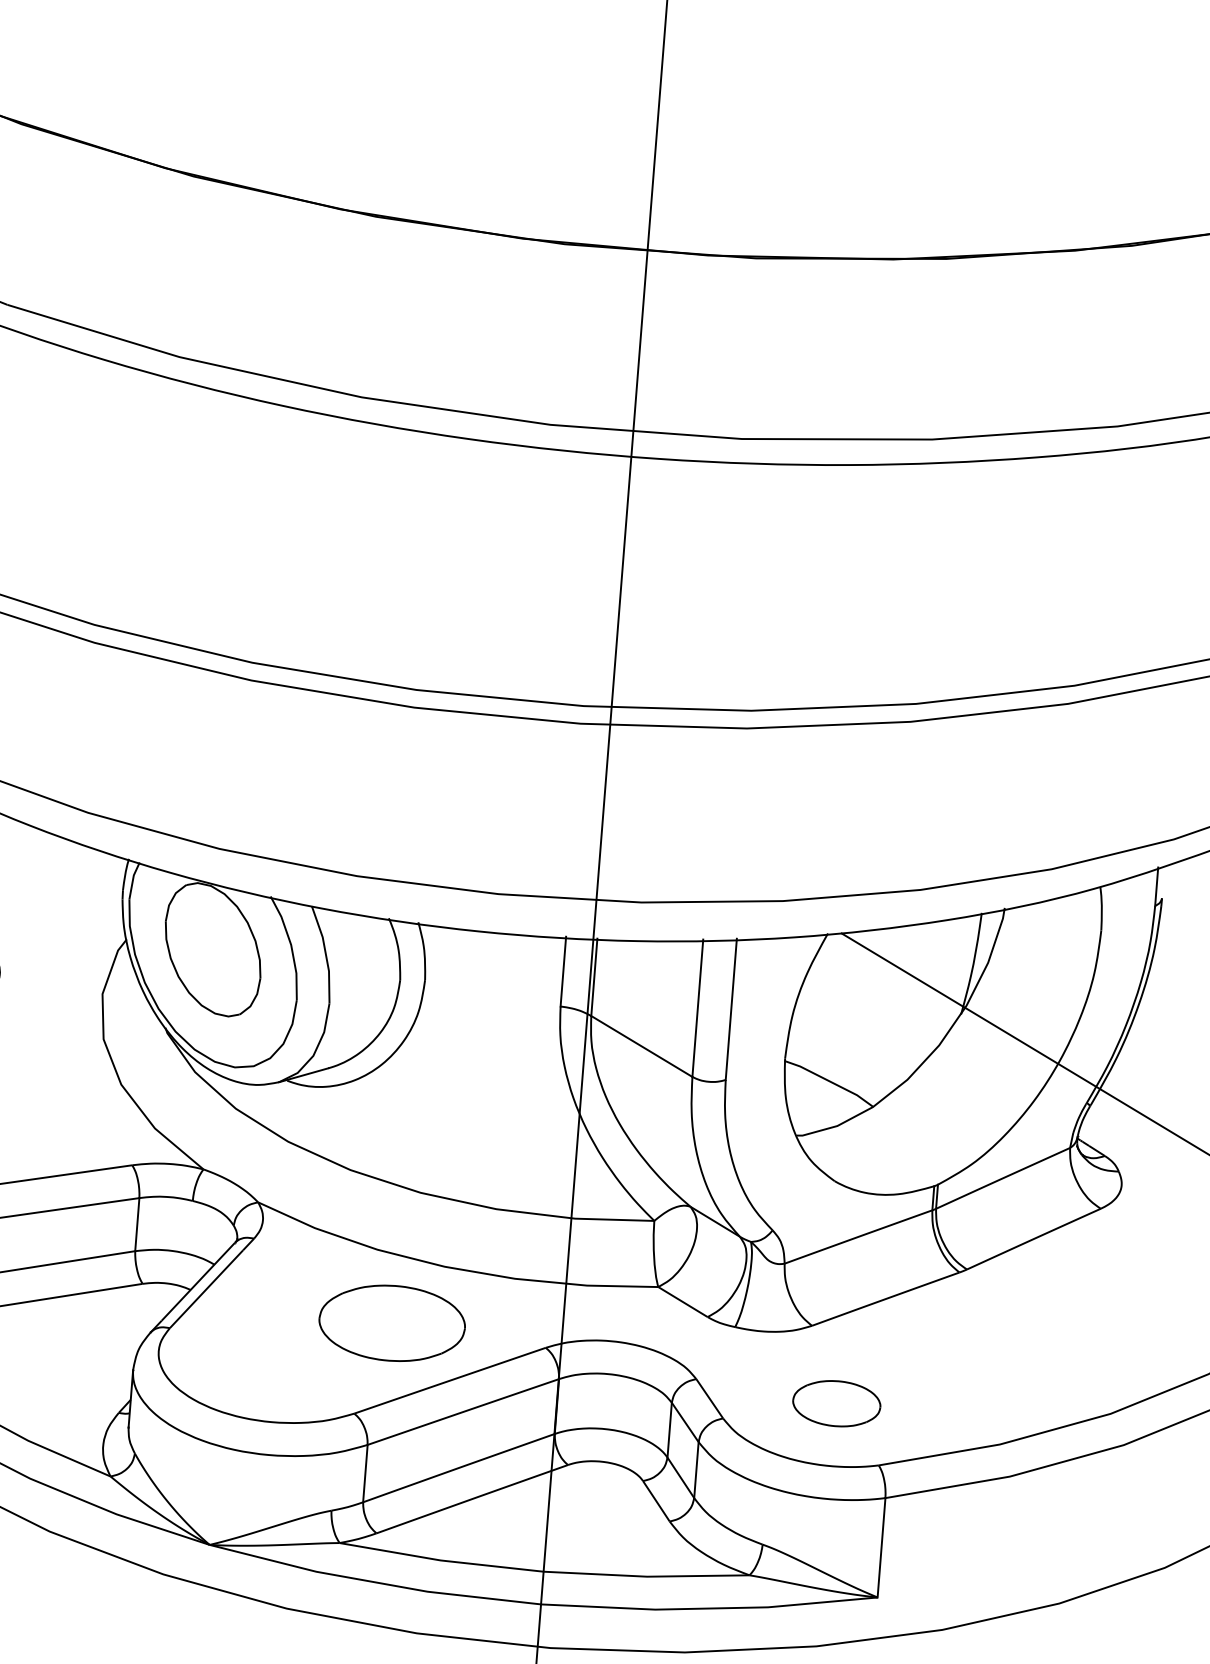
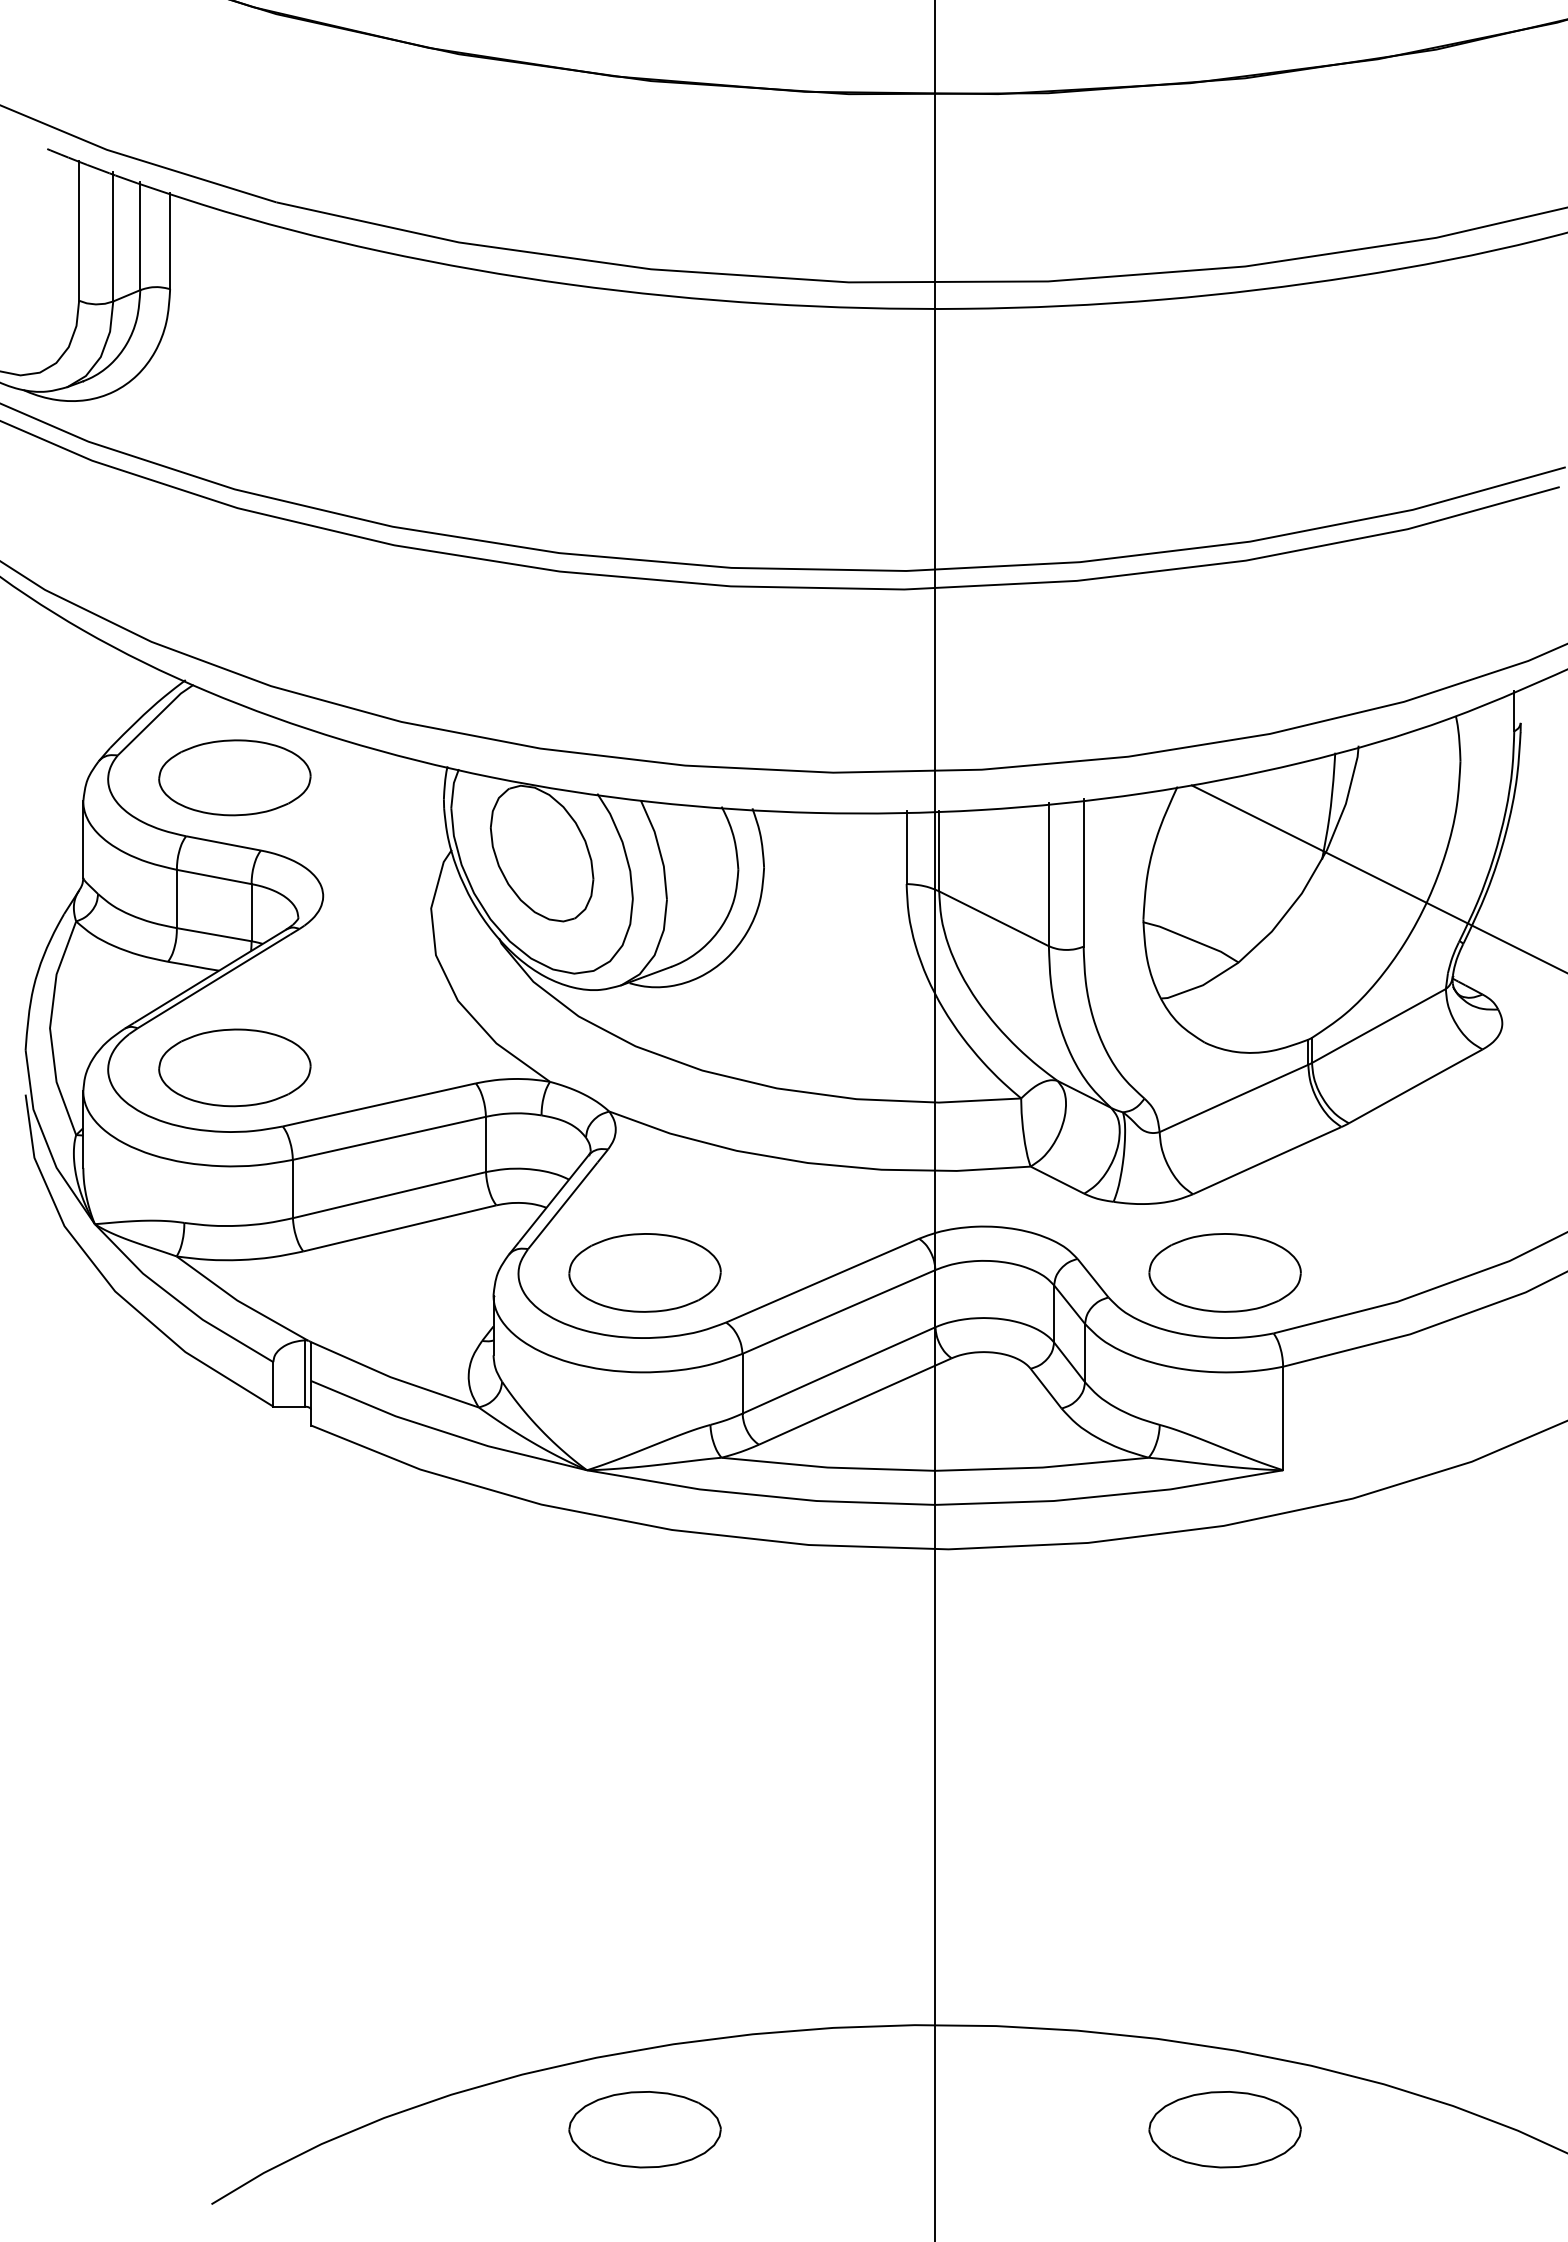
part: (391, 1322) -> (644, 1272), moved
part: (836, 1403) -> (1224, 1272), size x1.67

